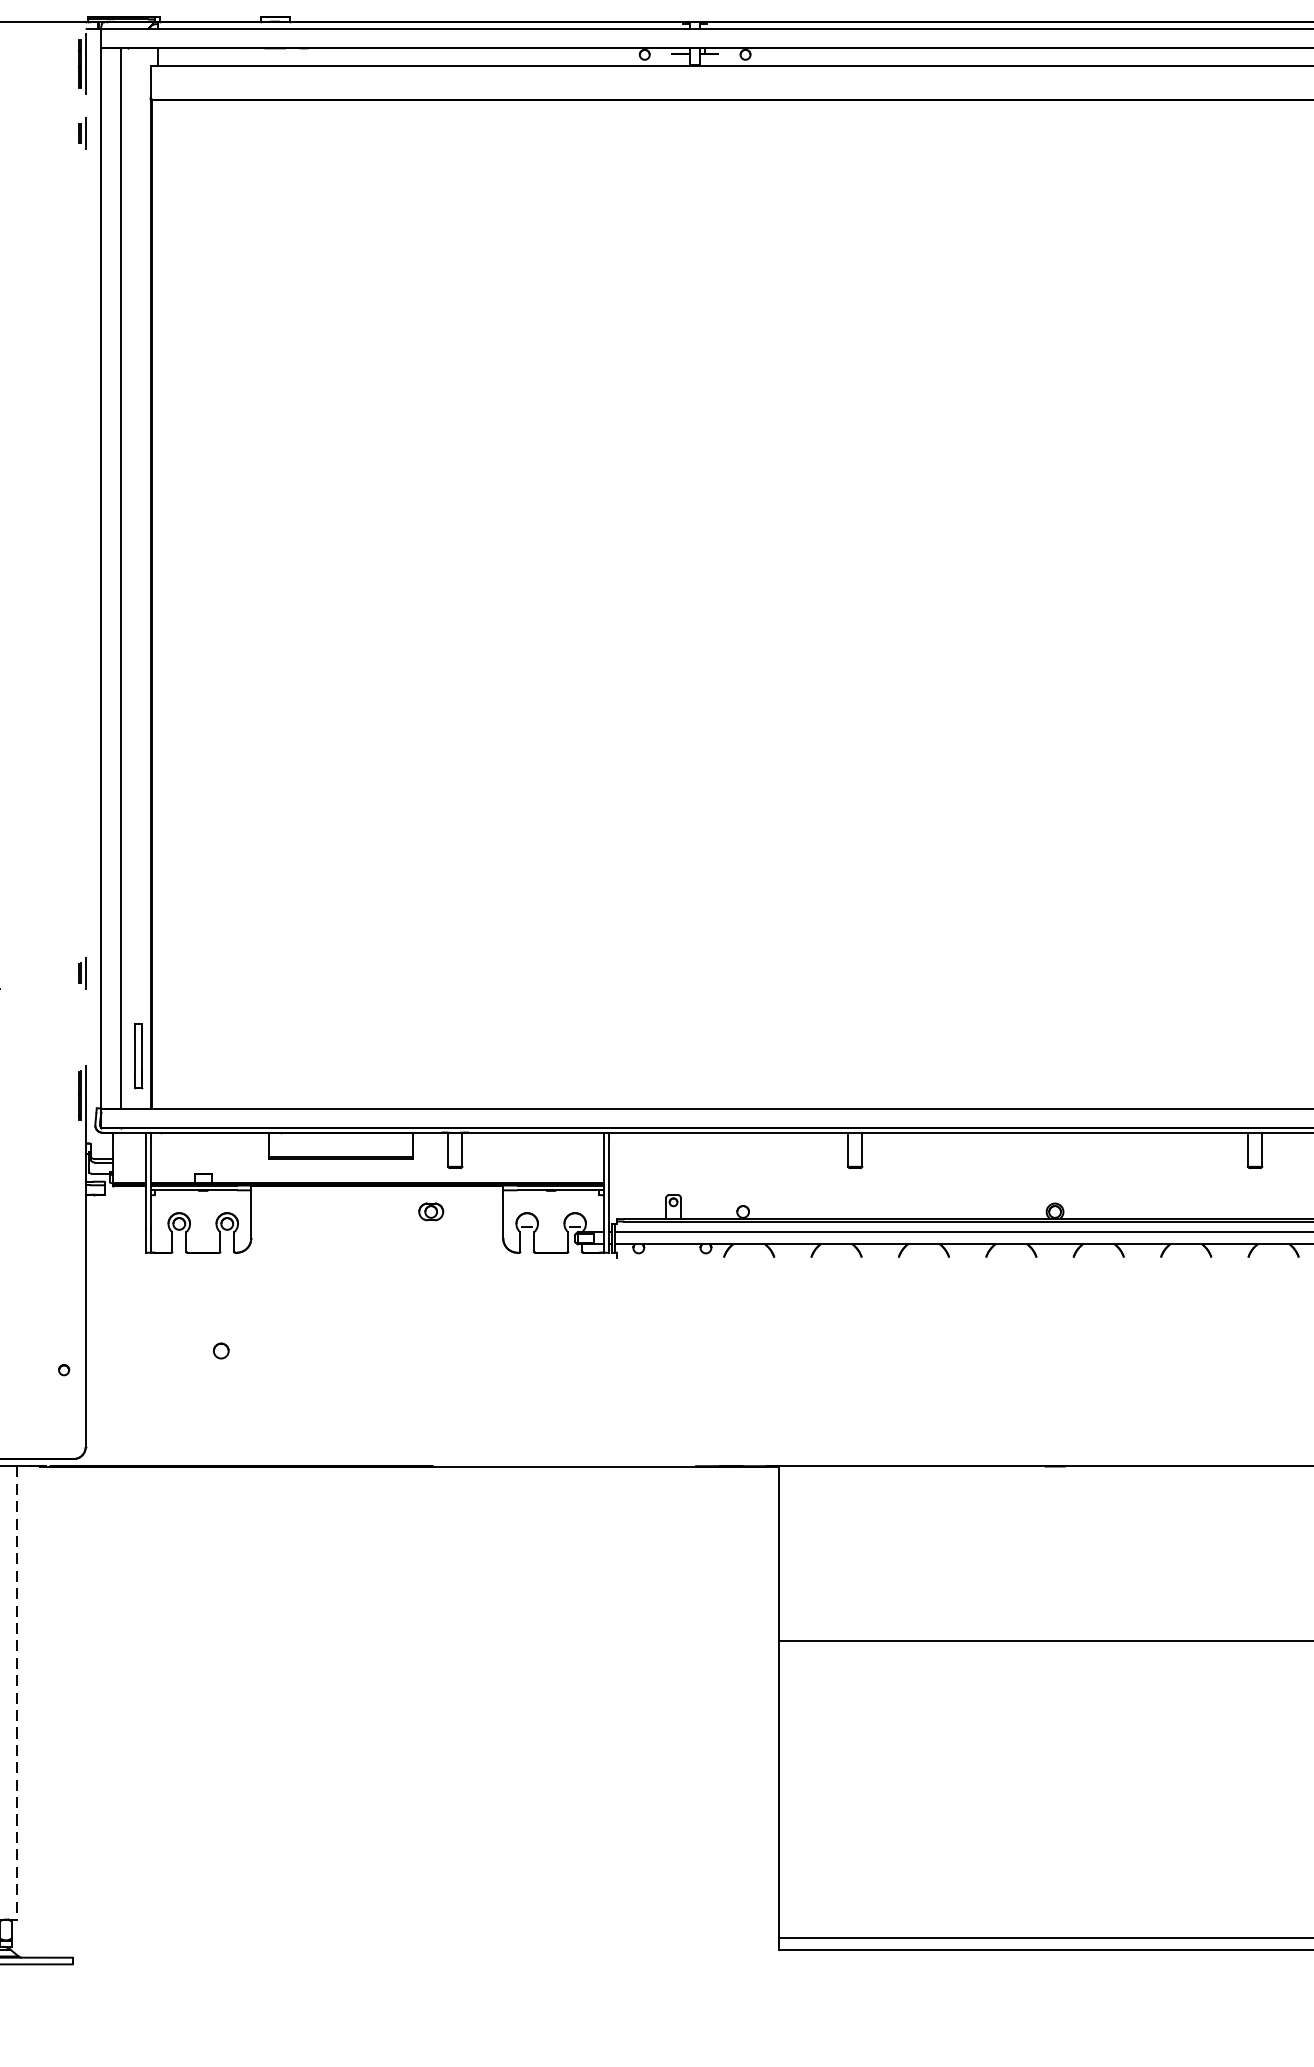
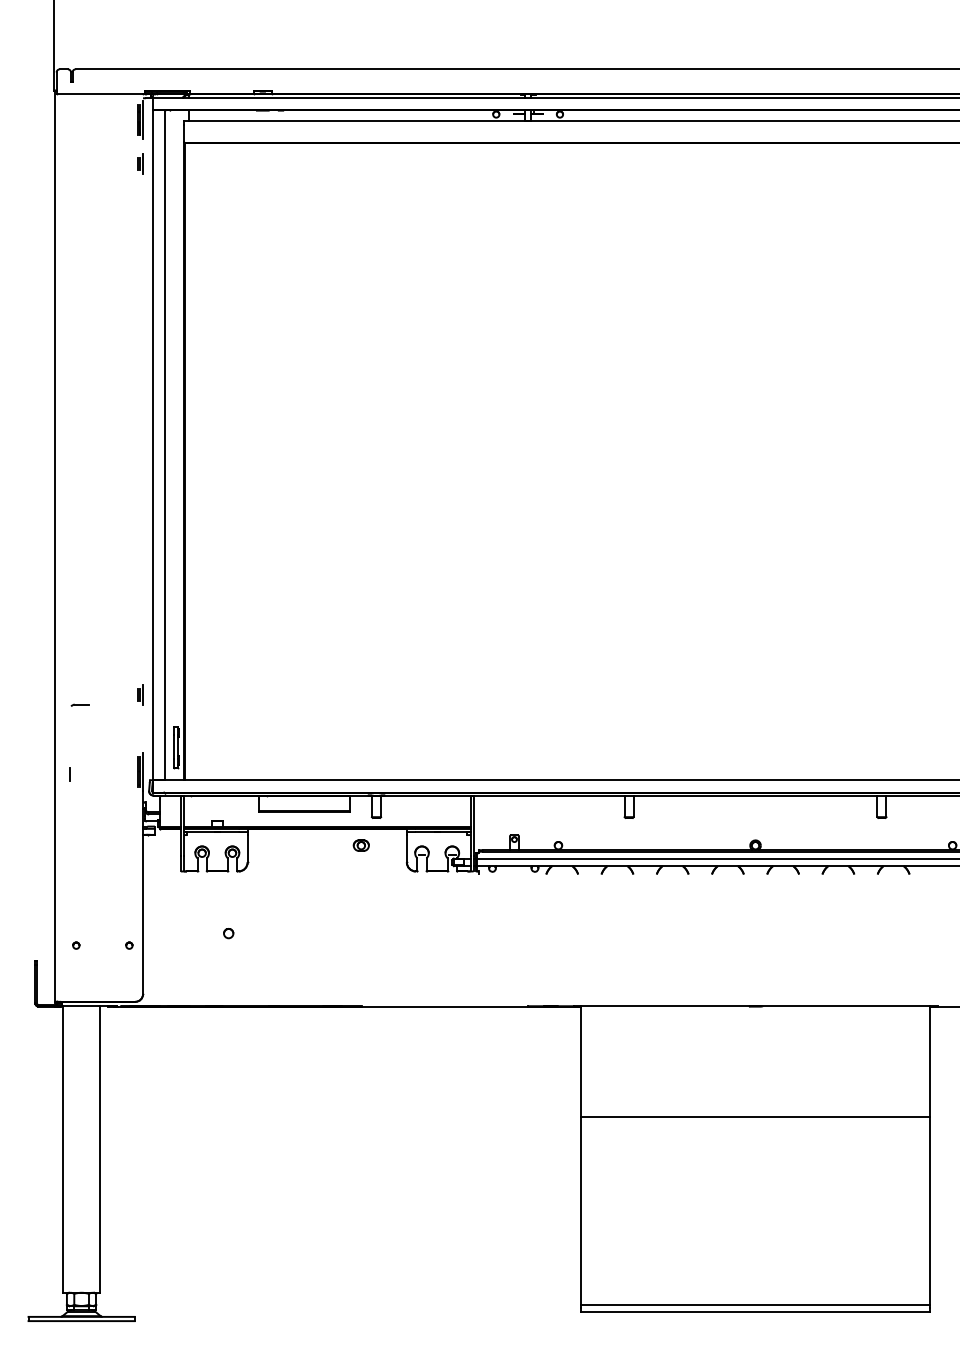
line: (16, 1694) -> (99, 1150), dashed -> solid

